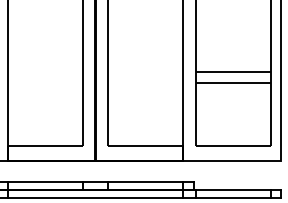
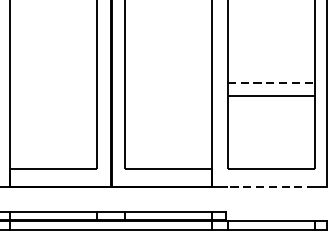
line: (233, 71) -> (271, 83), solid -> dashed
line: (233, 160) -> (271, 186), solid -> dashed

